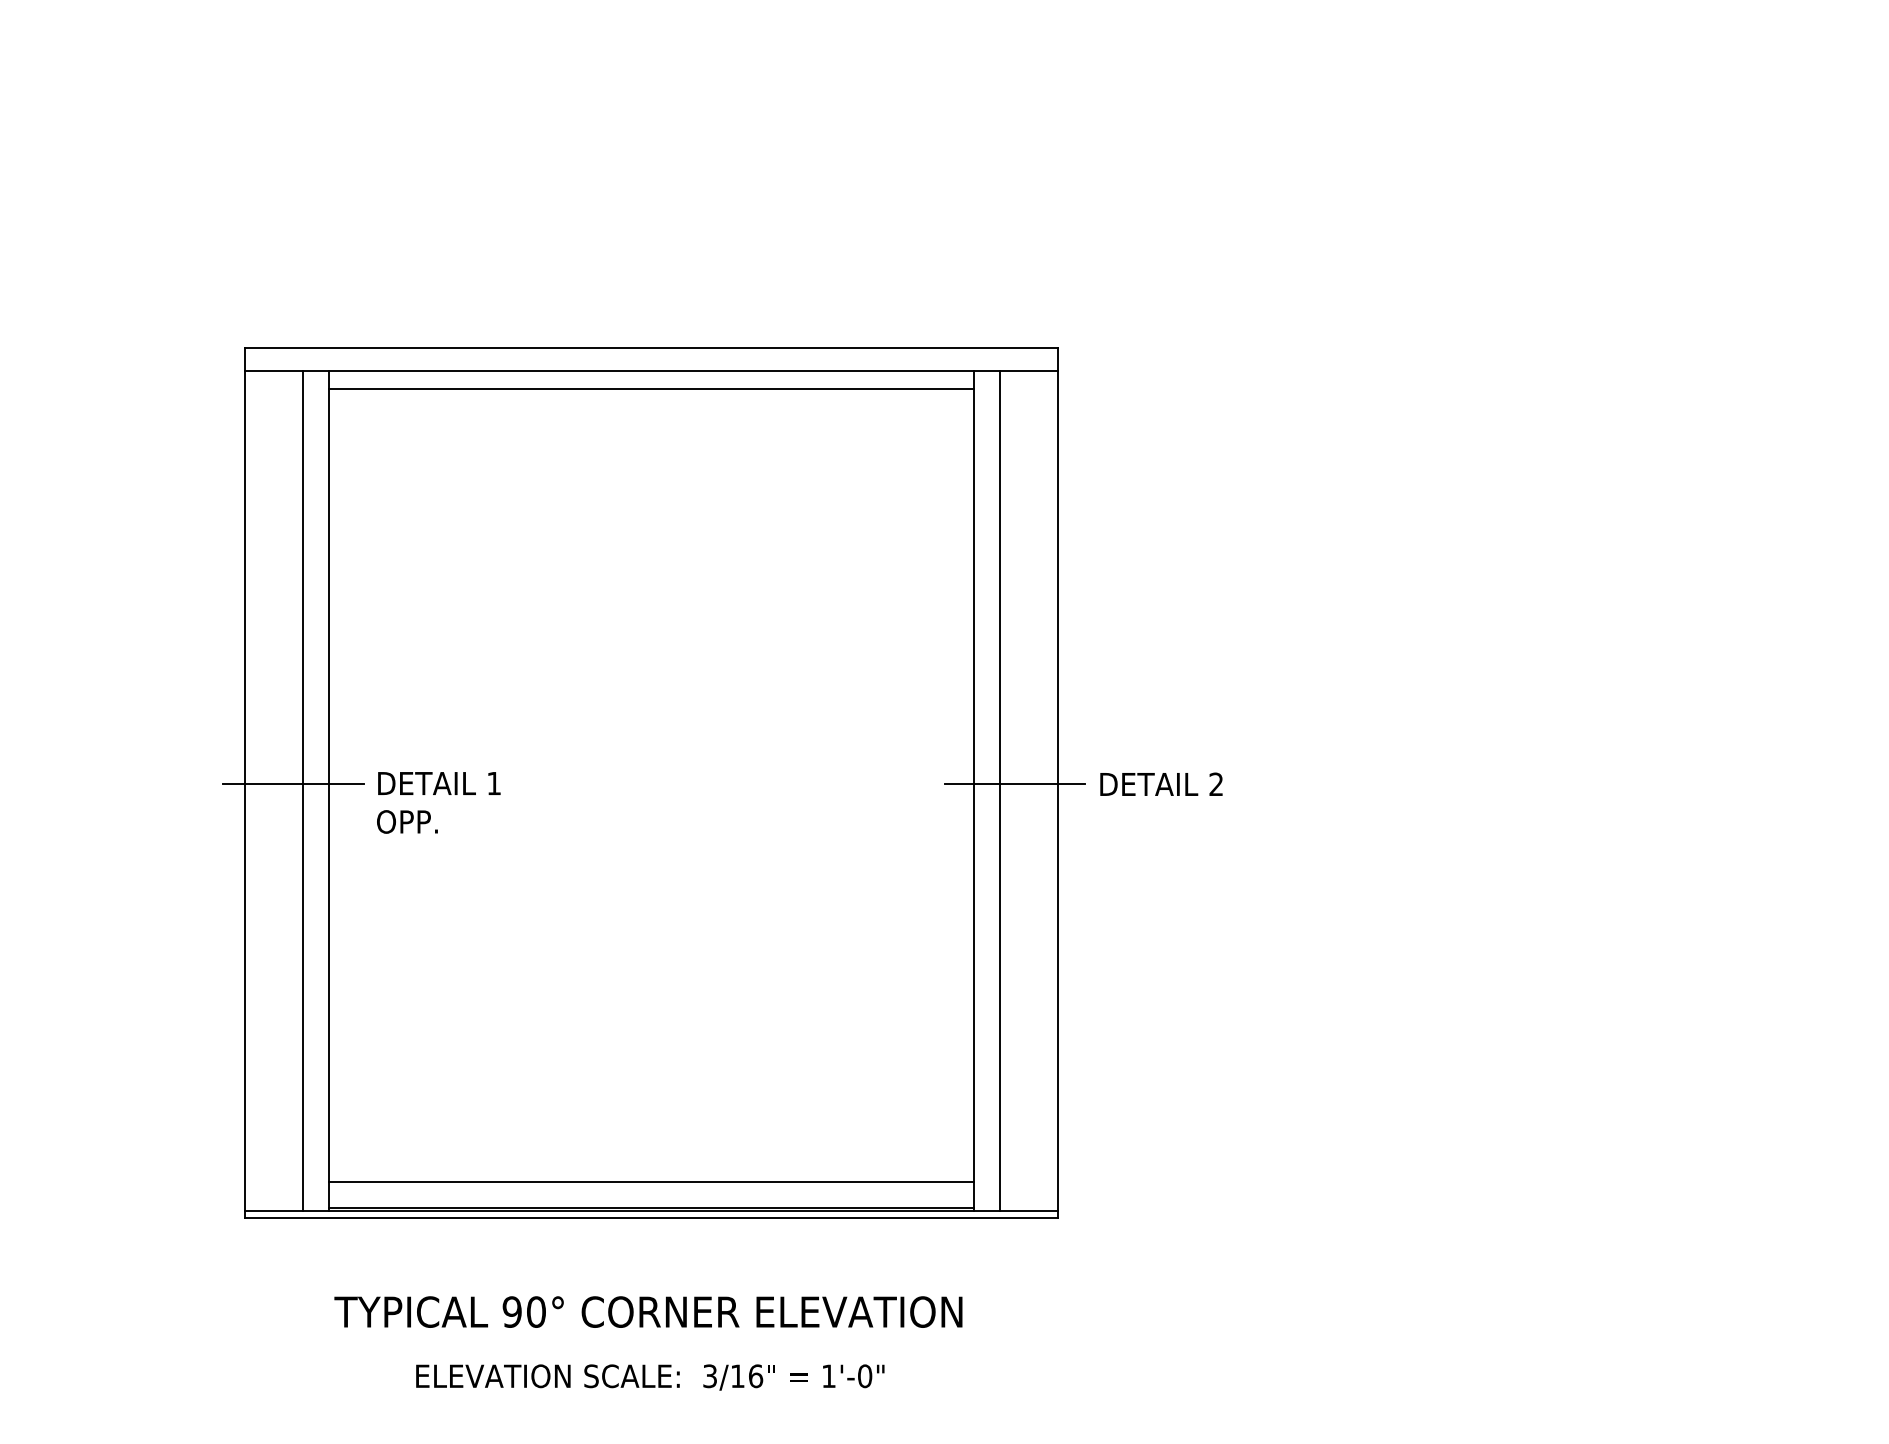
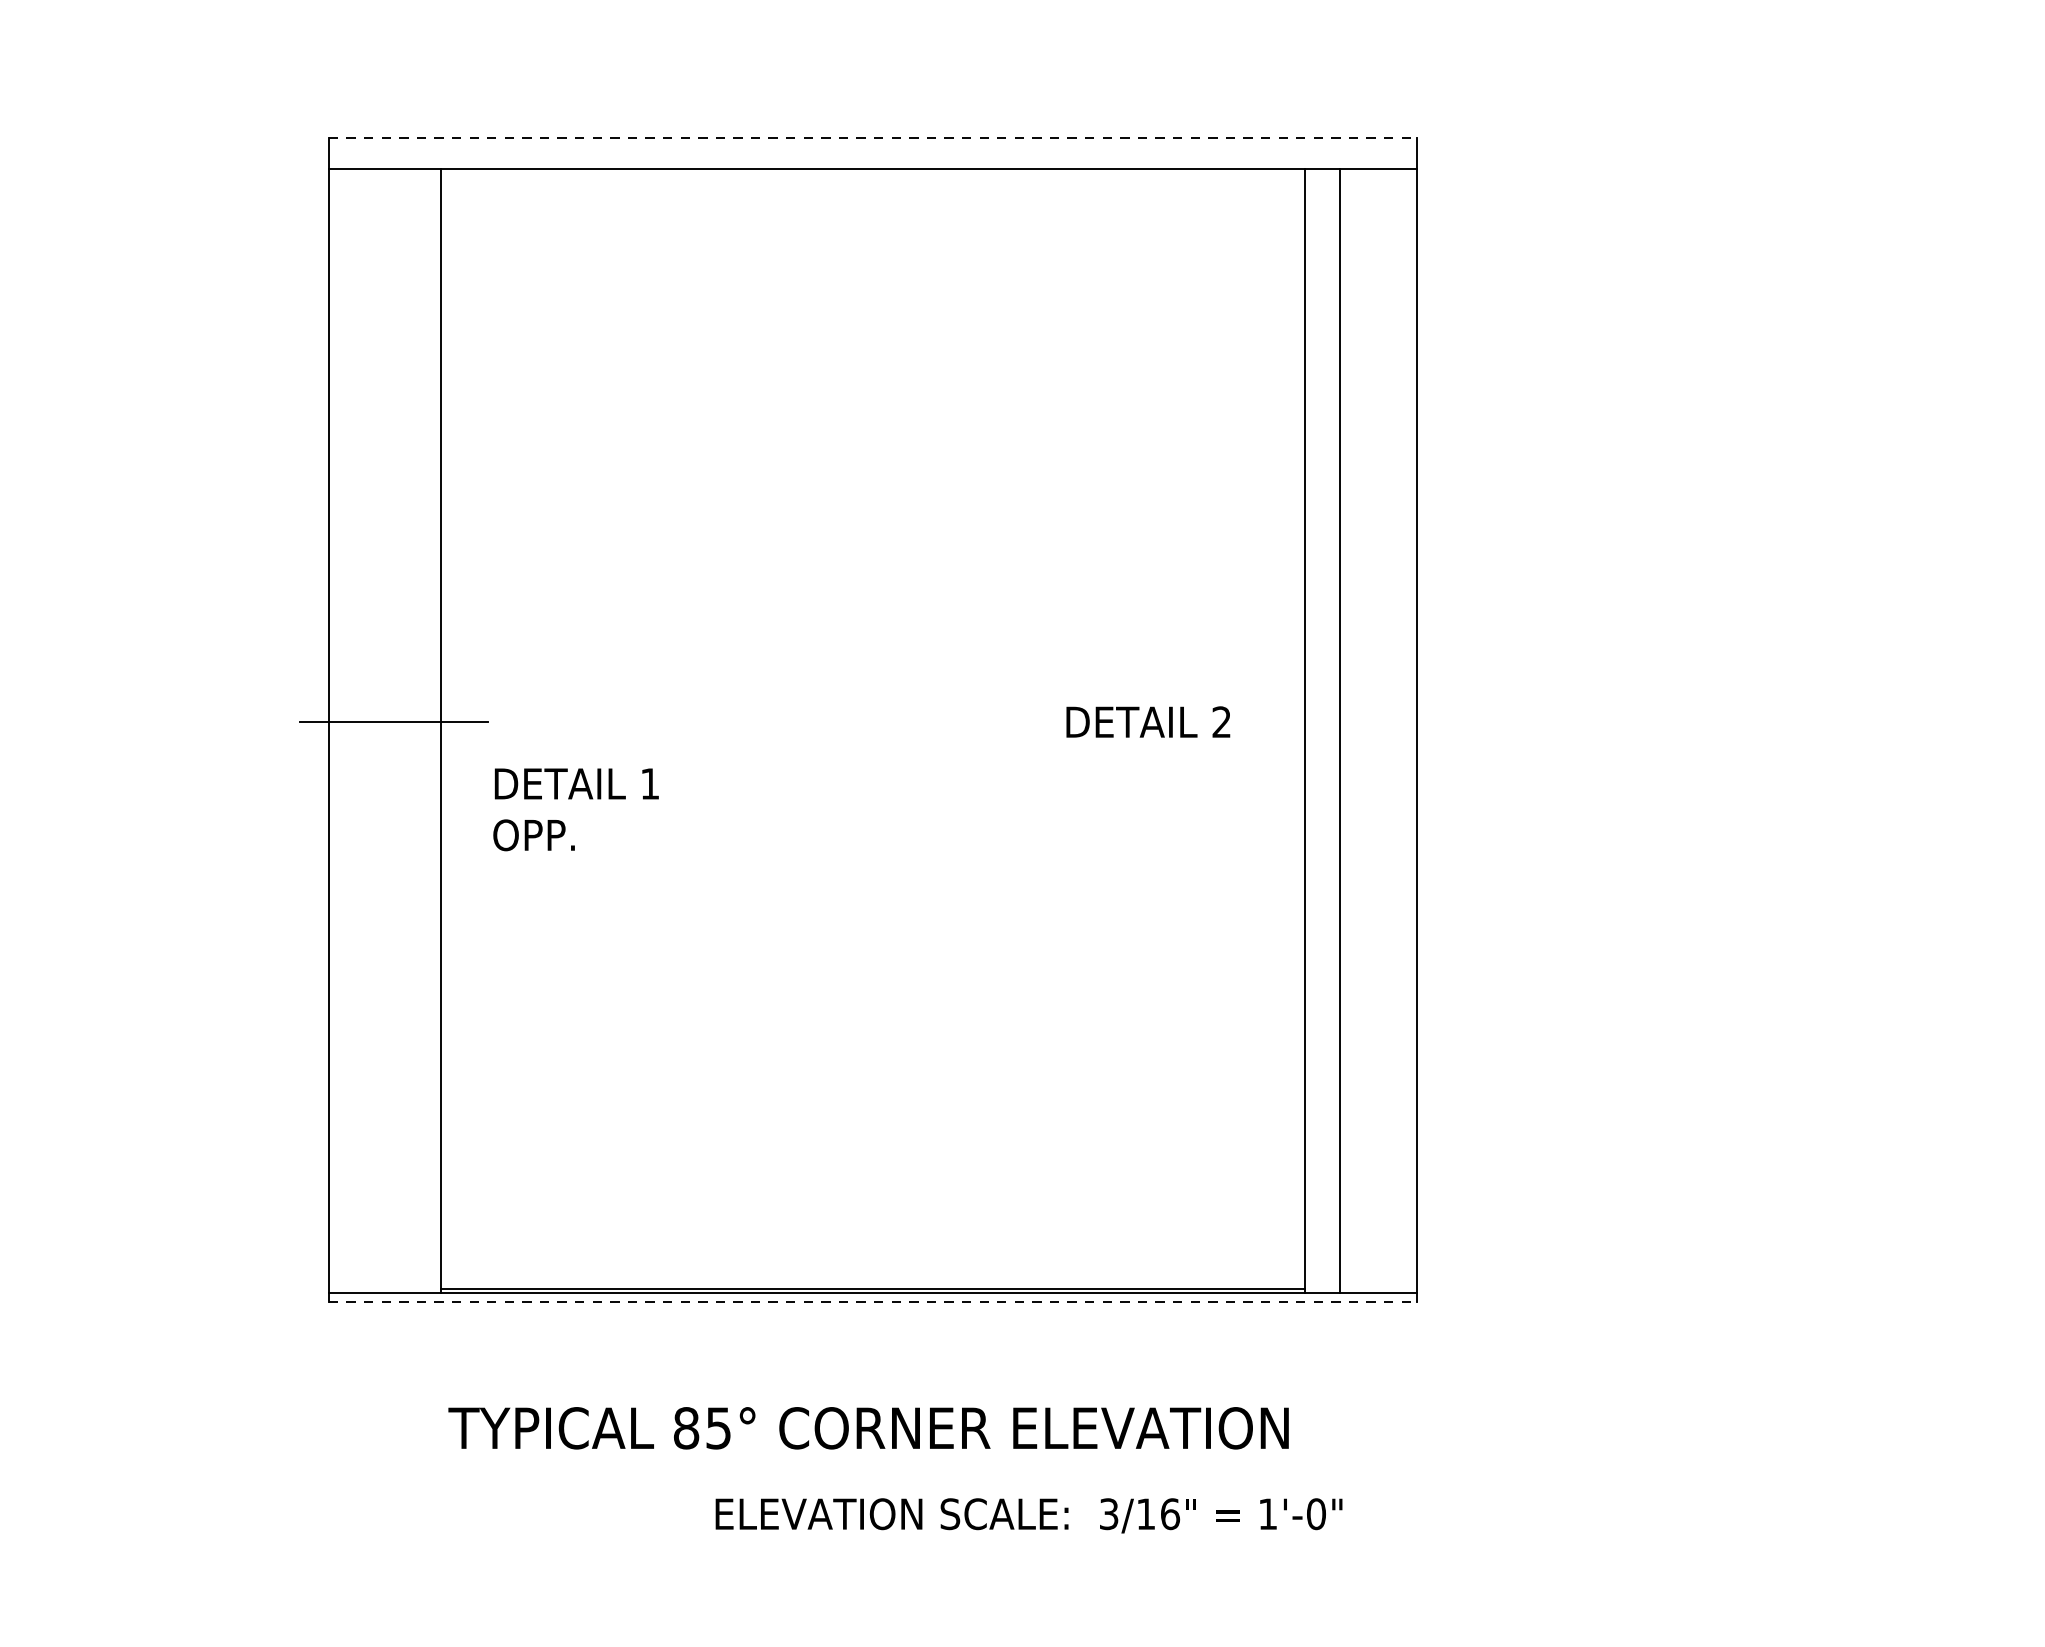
line: (651, 347) -> (872, 137), solid -> dashed
line: (651, 389) -> (872, 193), removed
line: (1014, 783) -> (1358, 720), removed
text: (1161, 783) -> (1148, 720), moved
line: (302, 790) -> (405, 730), removed
text: (438, 802) -> (575, 809), moved
line: (651, 1181) -> (872, 1253), removed
line: (651, 1217) -> (872, 1301), solid -> dashed
text: (523, 1311) -> (701, 1427), 90° -> 85°
text: (650, 1377) -> (1029, 1515), moved

